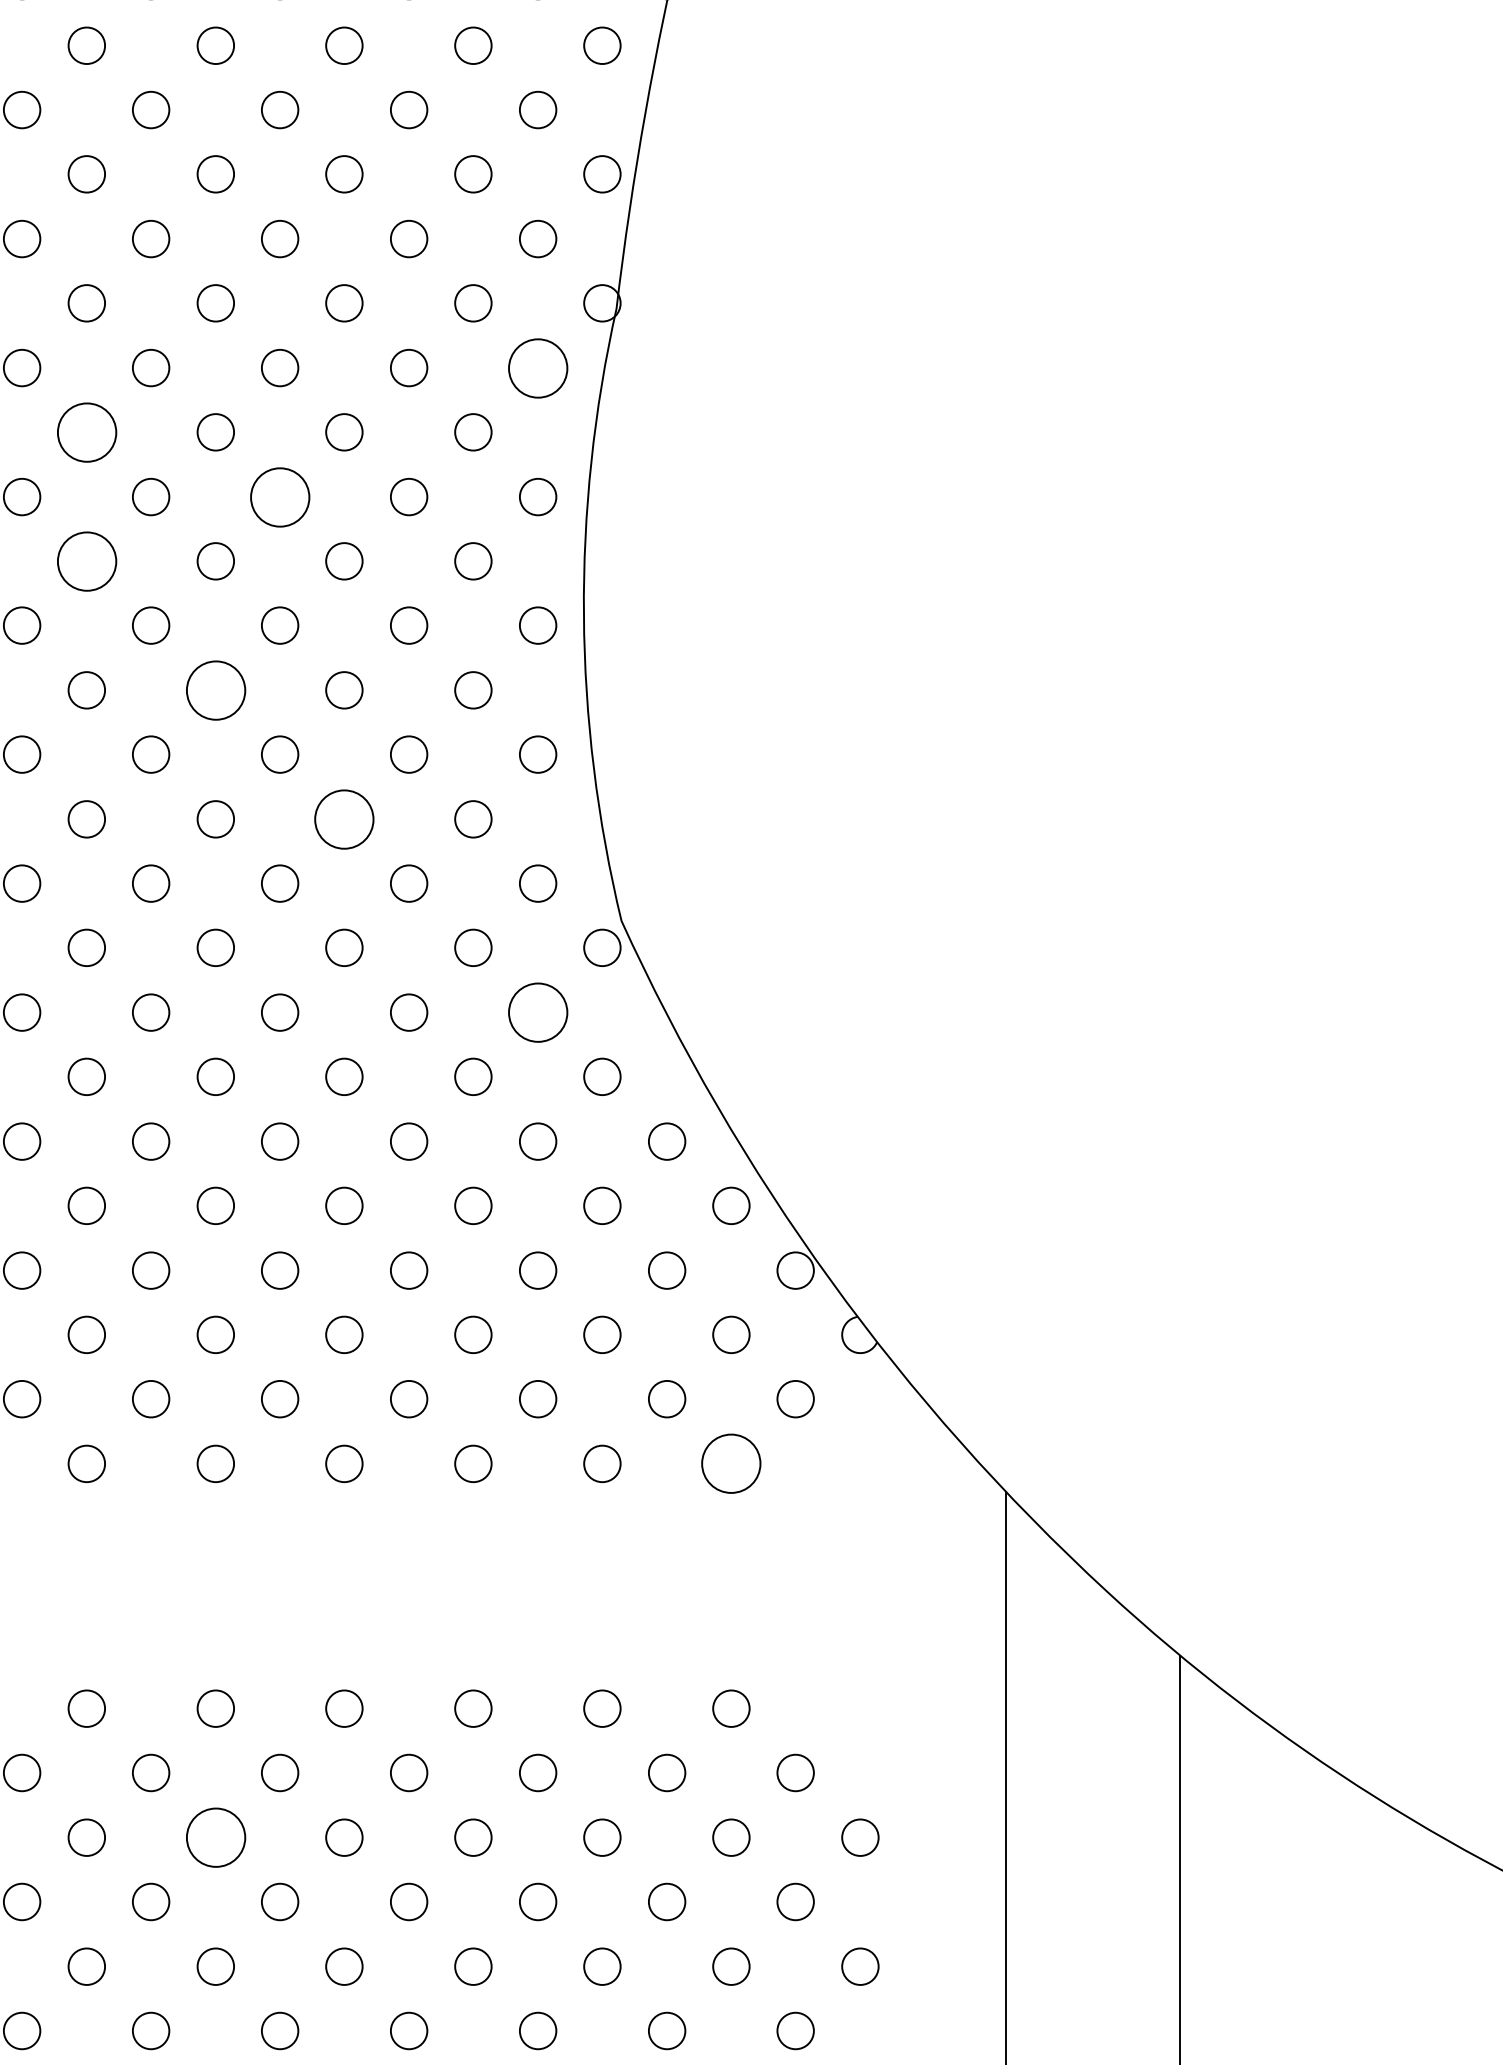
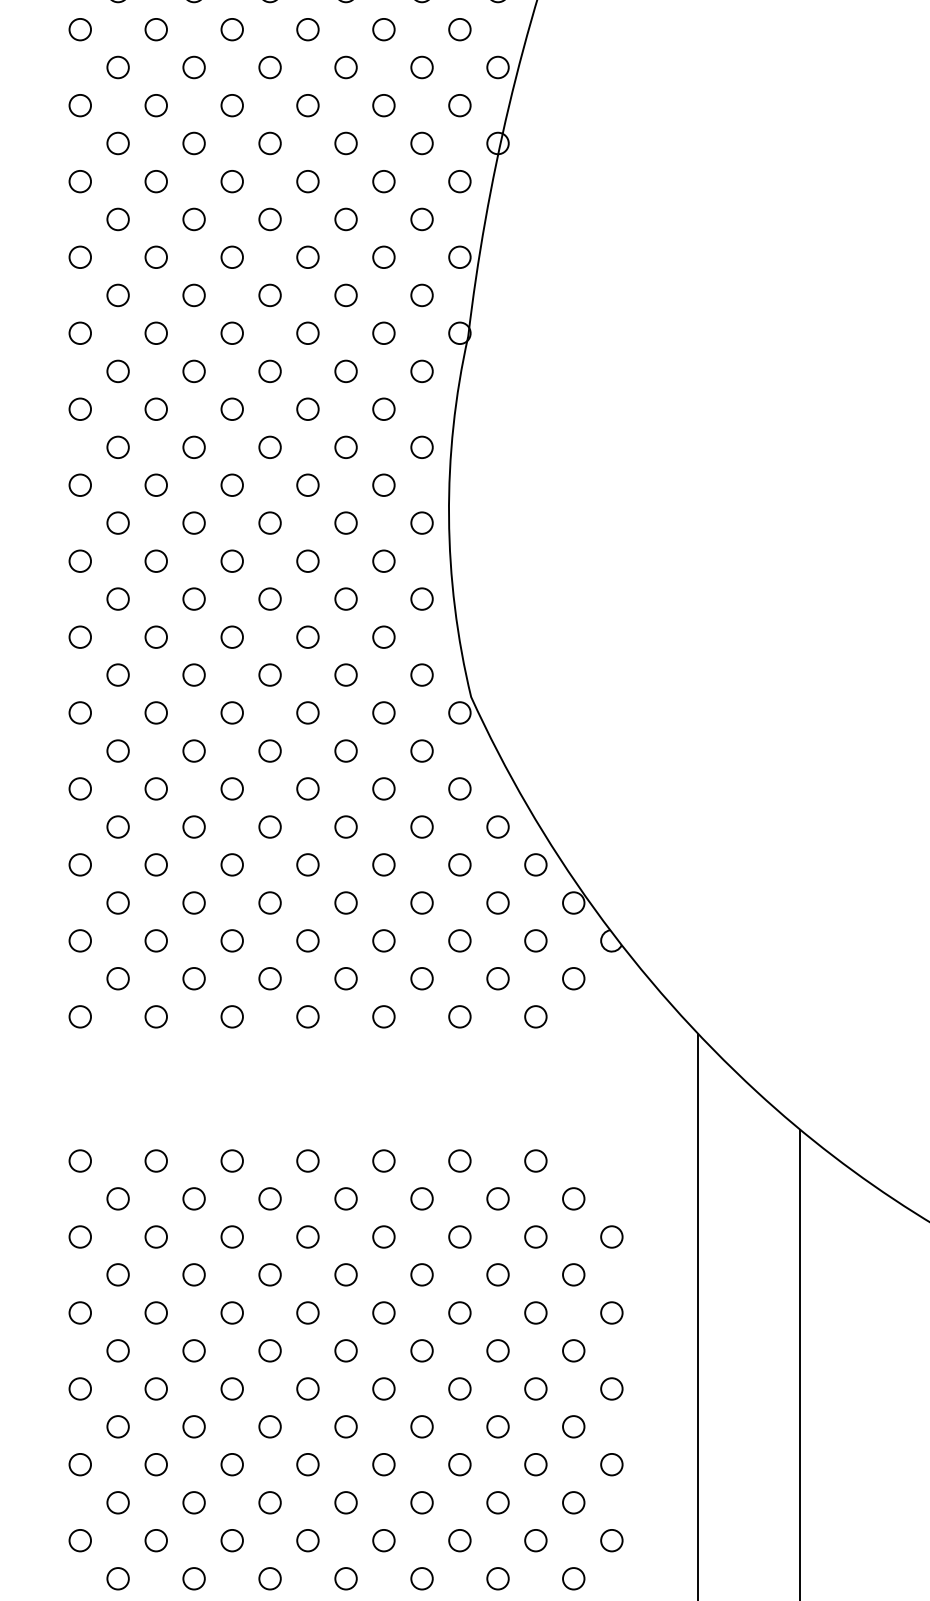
circle: (537, 366) -> (421, 370), size x0.62
circle: (85, 431) -> (155, 408), size x0.62
circle: (279, 495) -> (269, 446), size x0.62
circle: (85, 560) -> (155, 484), size x0.62
circle: (214, 689) -> (231, 560), size x0.62
circle: (343, 818) -> (307, 636), size x0.62
circle: (537, 1011) -> (421, 750), size x0.62
circle: (730, 1463) -> (535, 1016), size x0.62
circle: (214, 1836) -> (231, 1236), size x0.62

